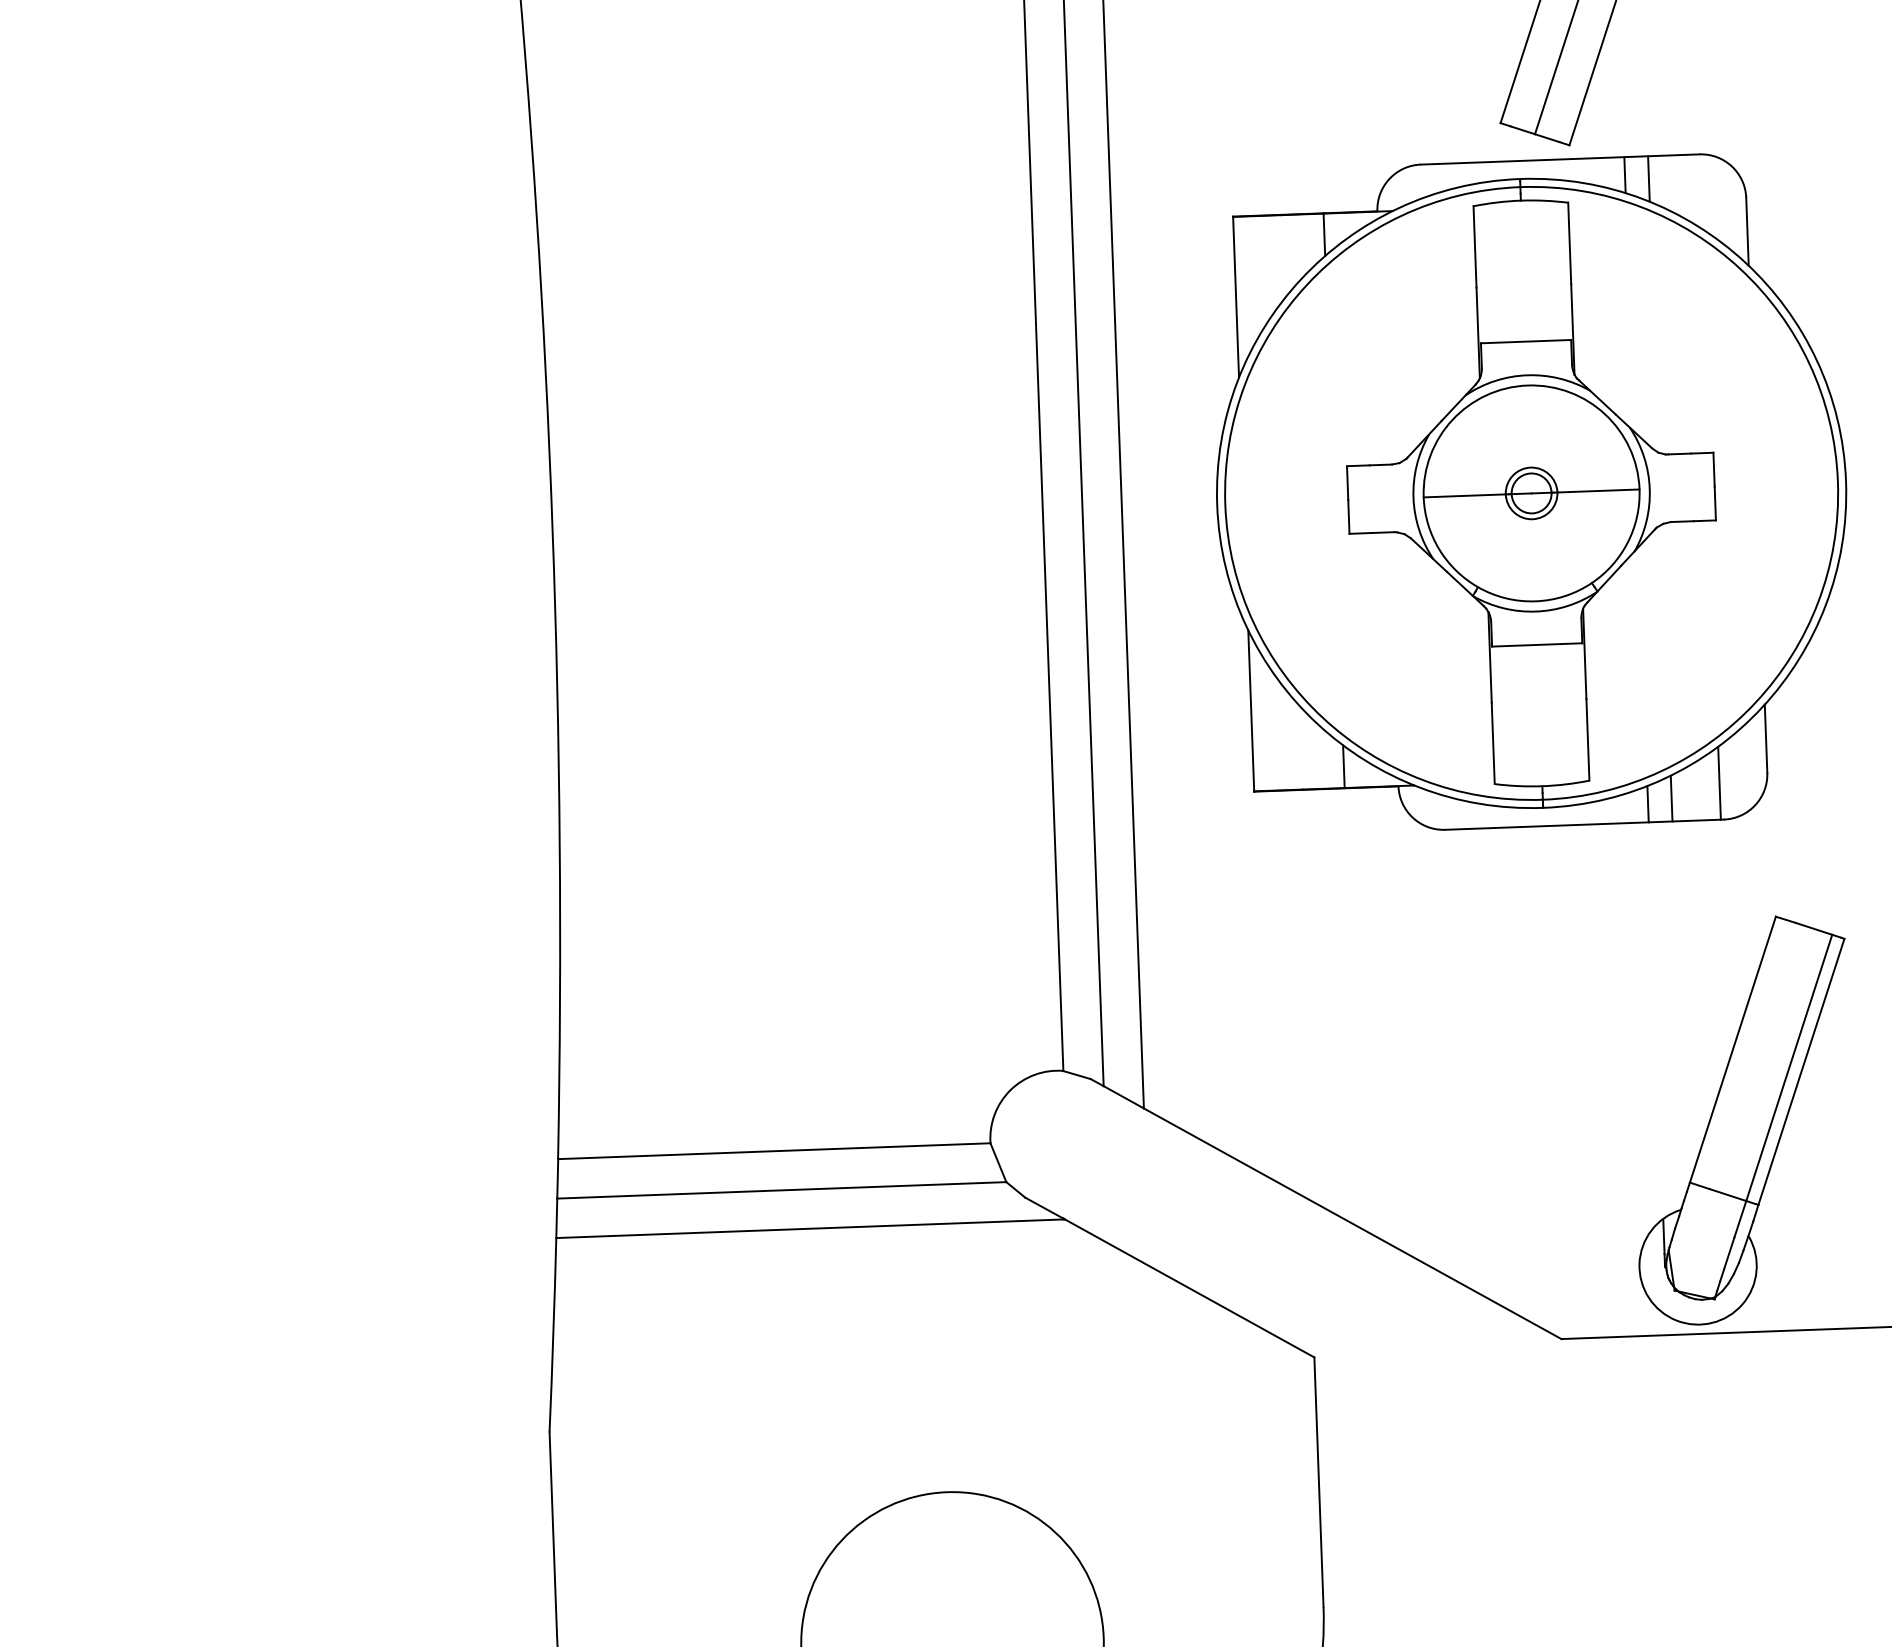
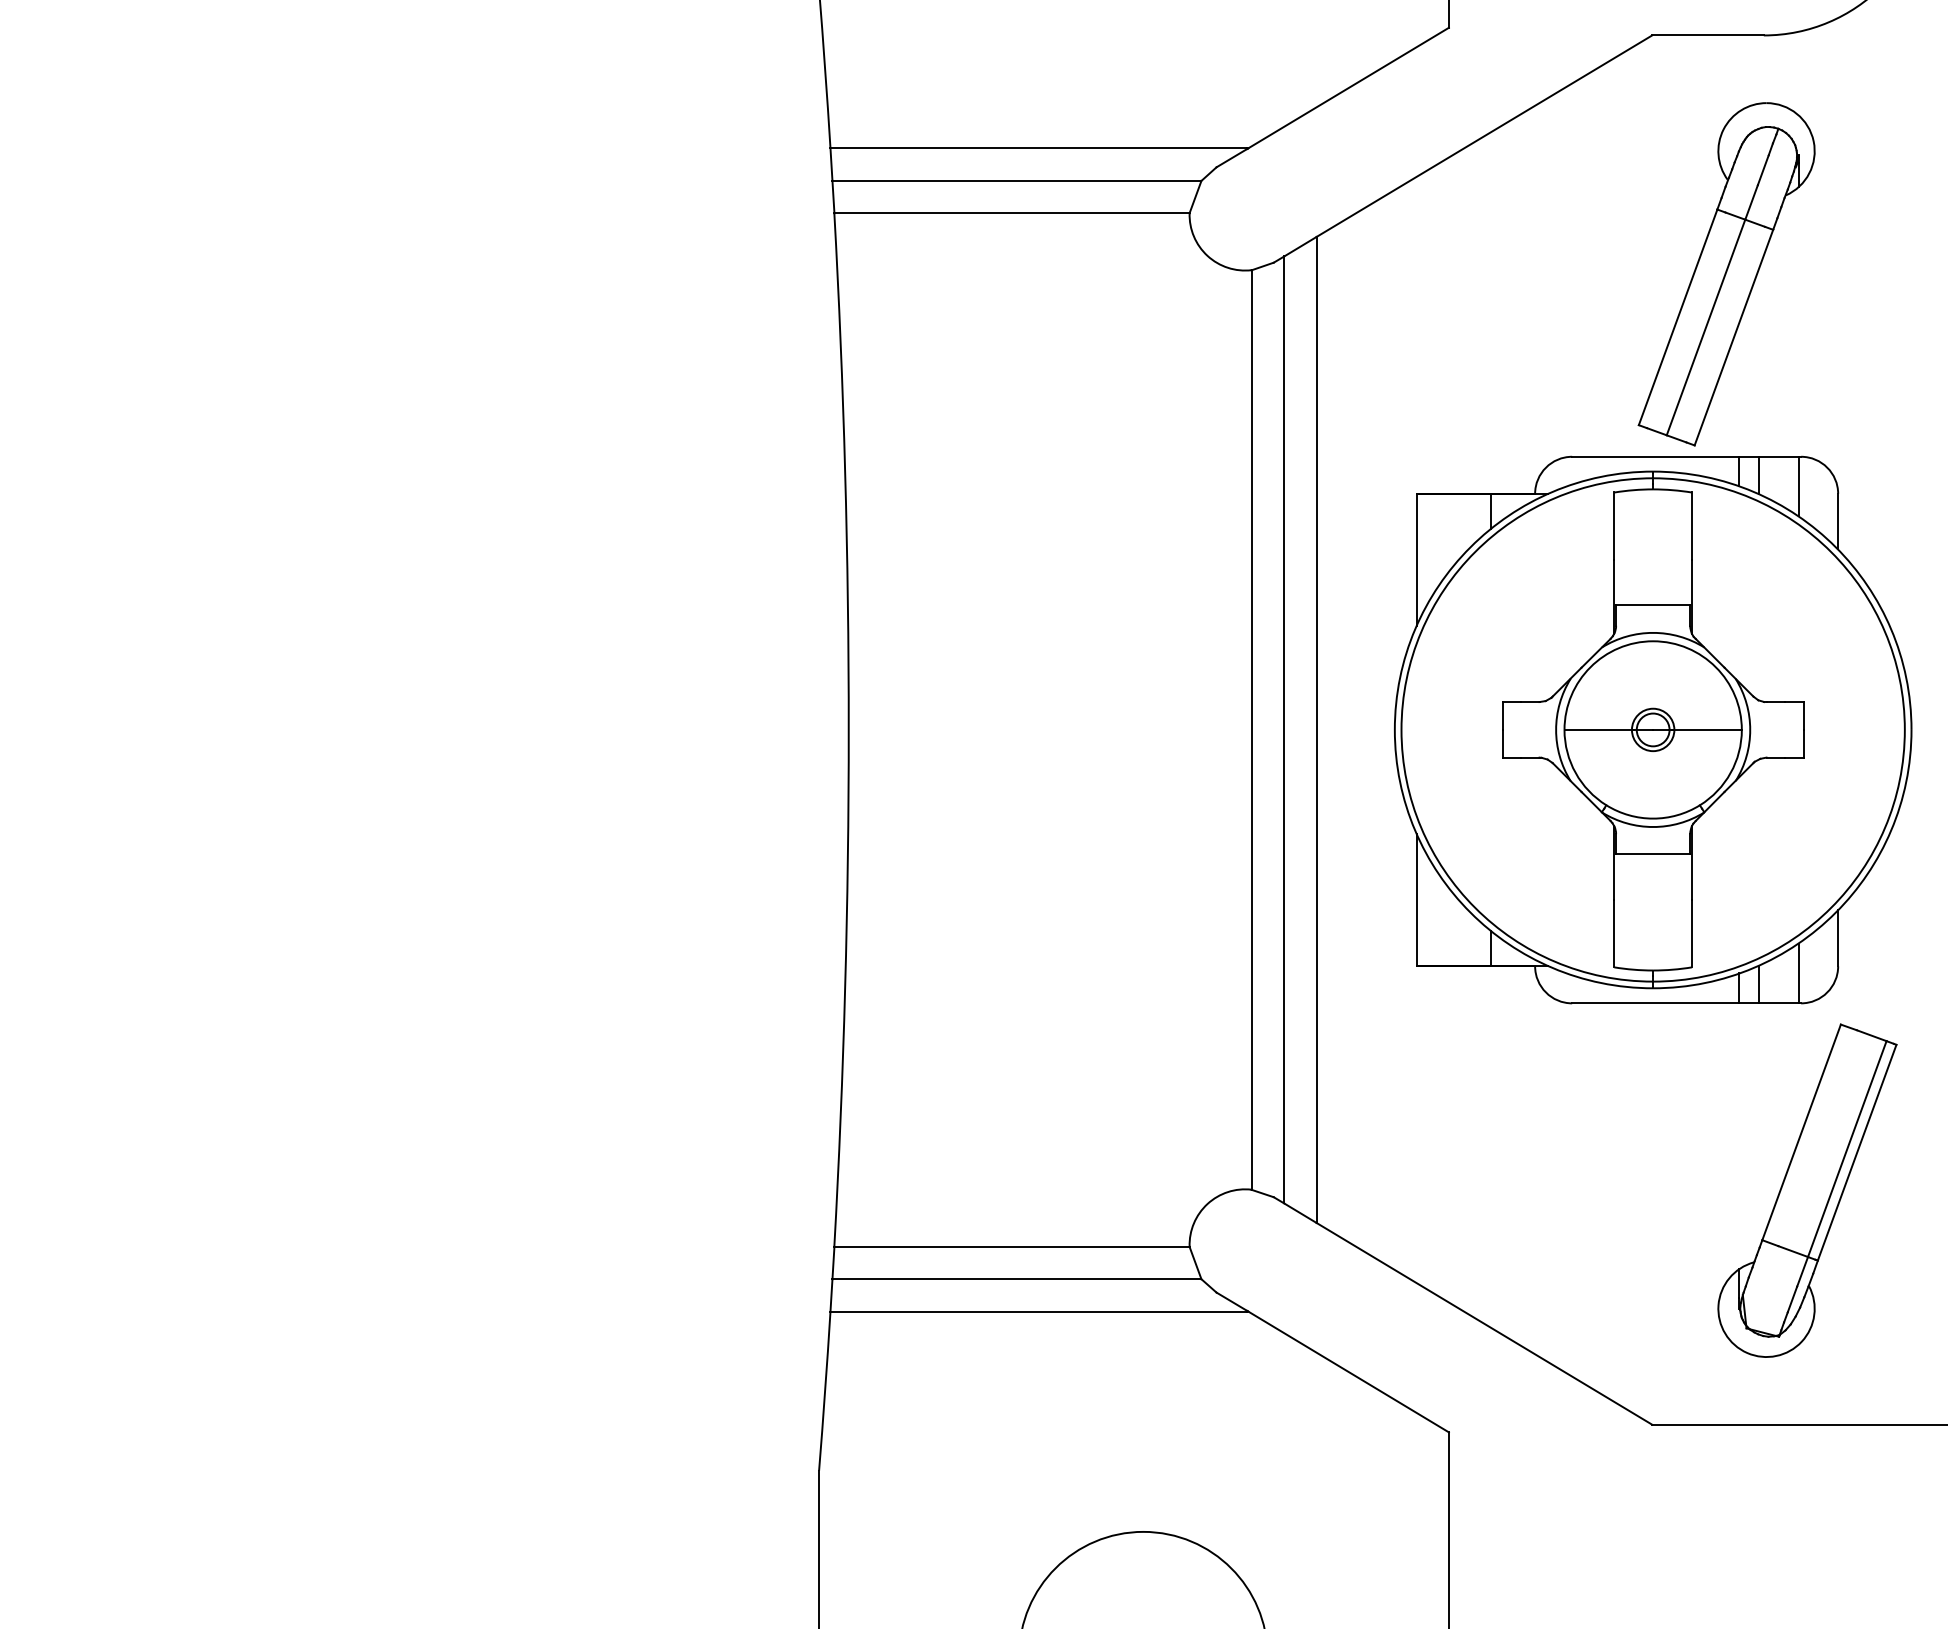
line: (1697, 190) -> (1798, 486), added
part: (1742, 1120) -> (1807, 1190), moved

